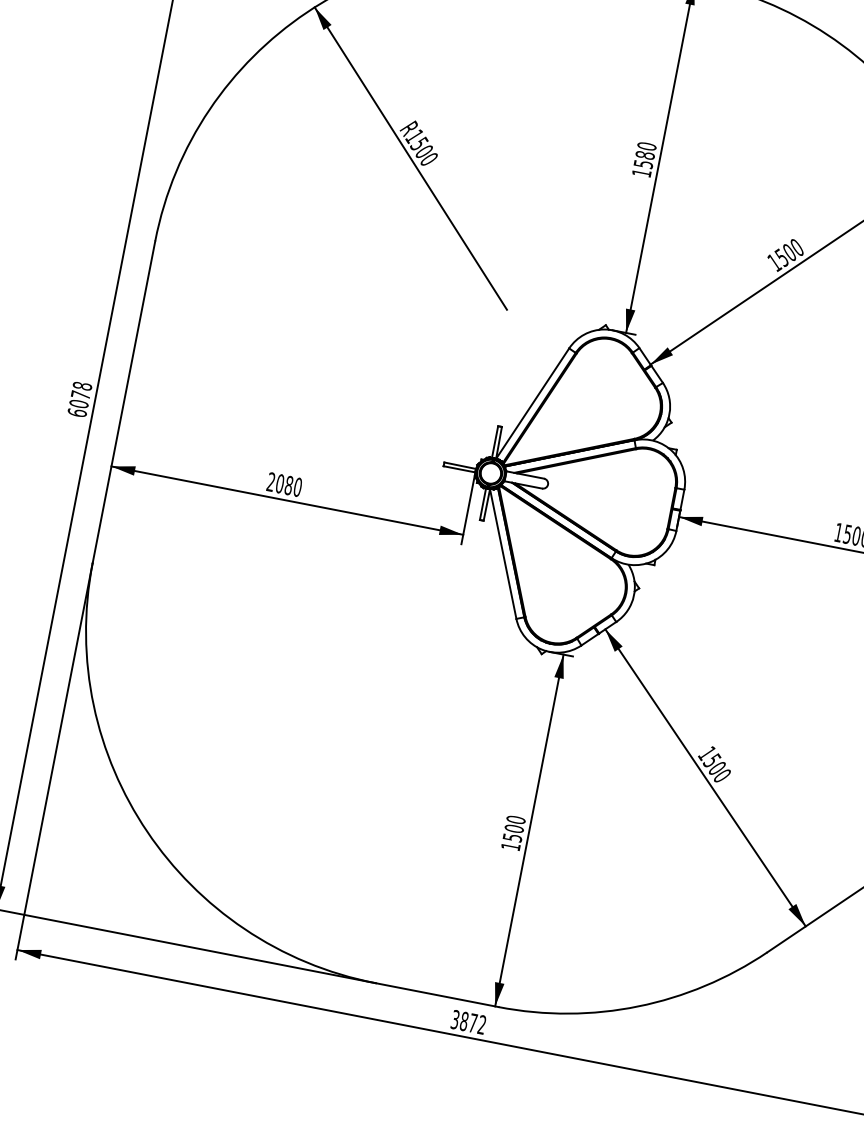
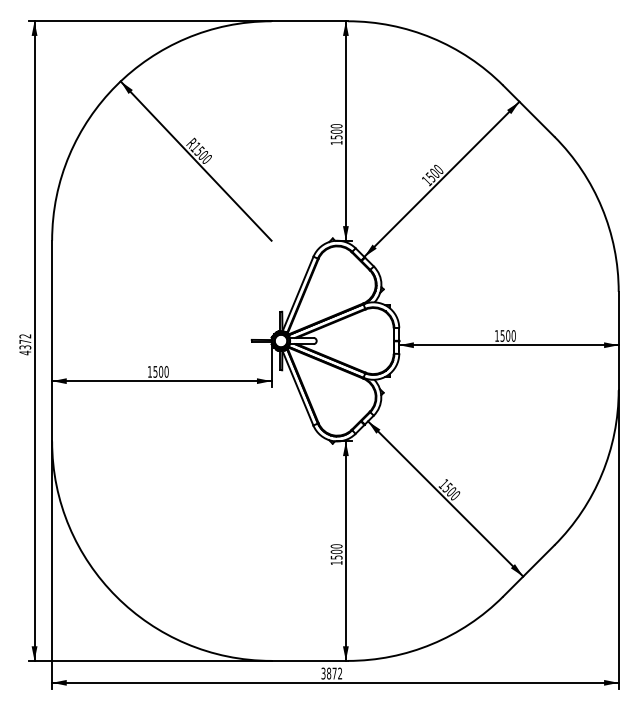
text: (645, 154) -> (336, 131), 1580 -> 1500
text: (80, 399) -> (25, 344), 6078 -> 4372
text: (280, 483) -> (155, 371), 2080 -> 1500

